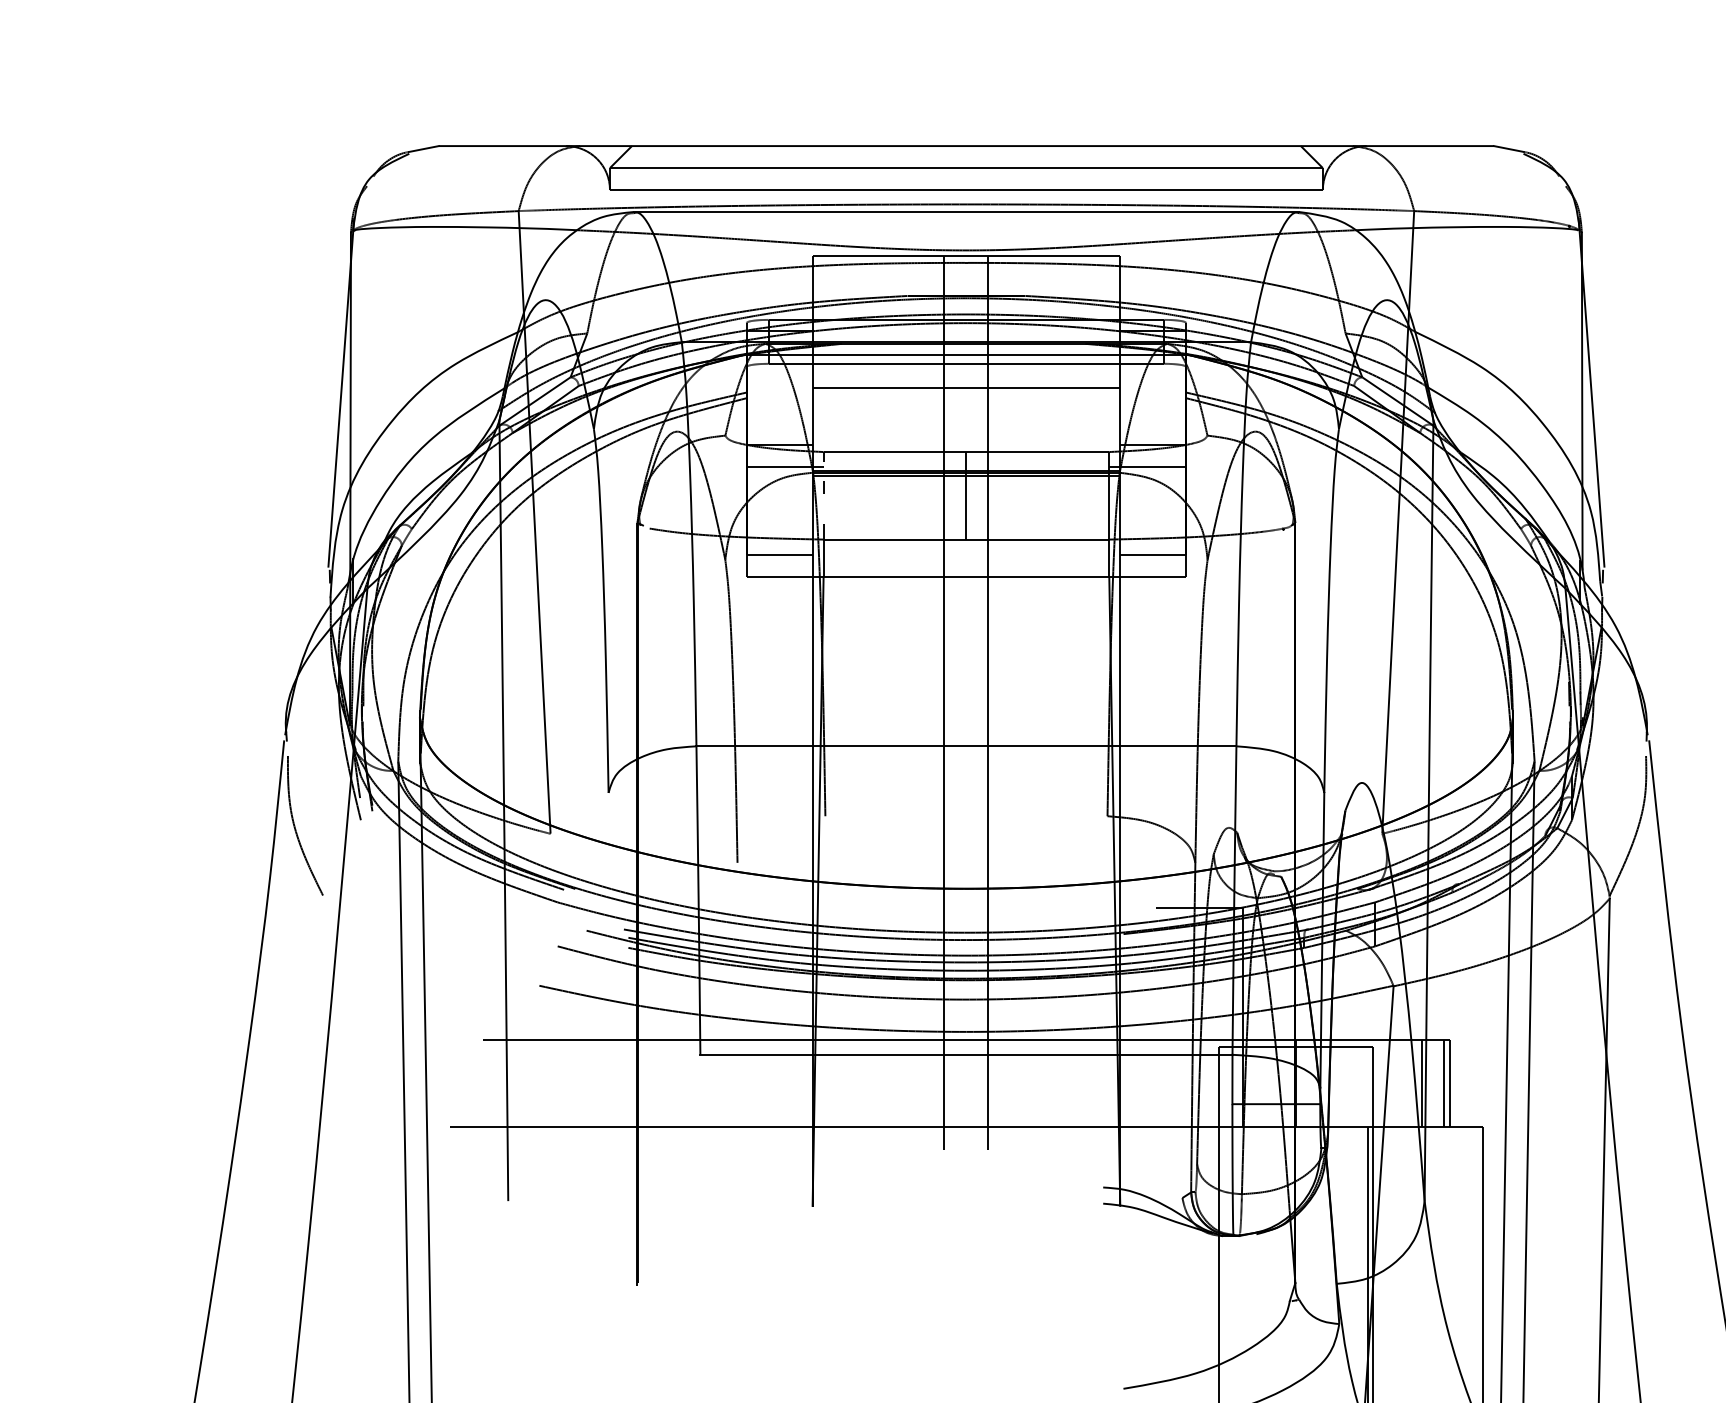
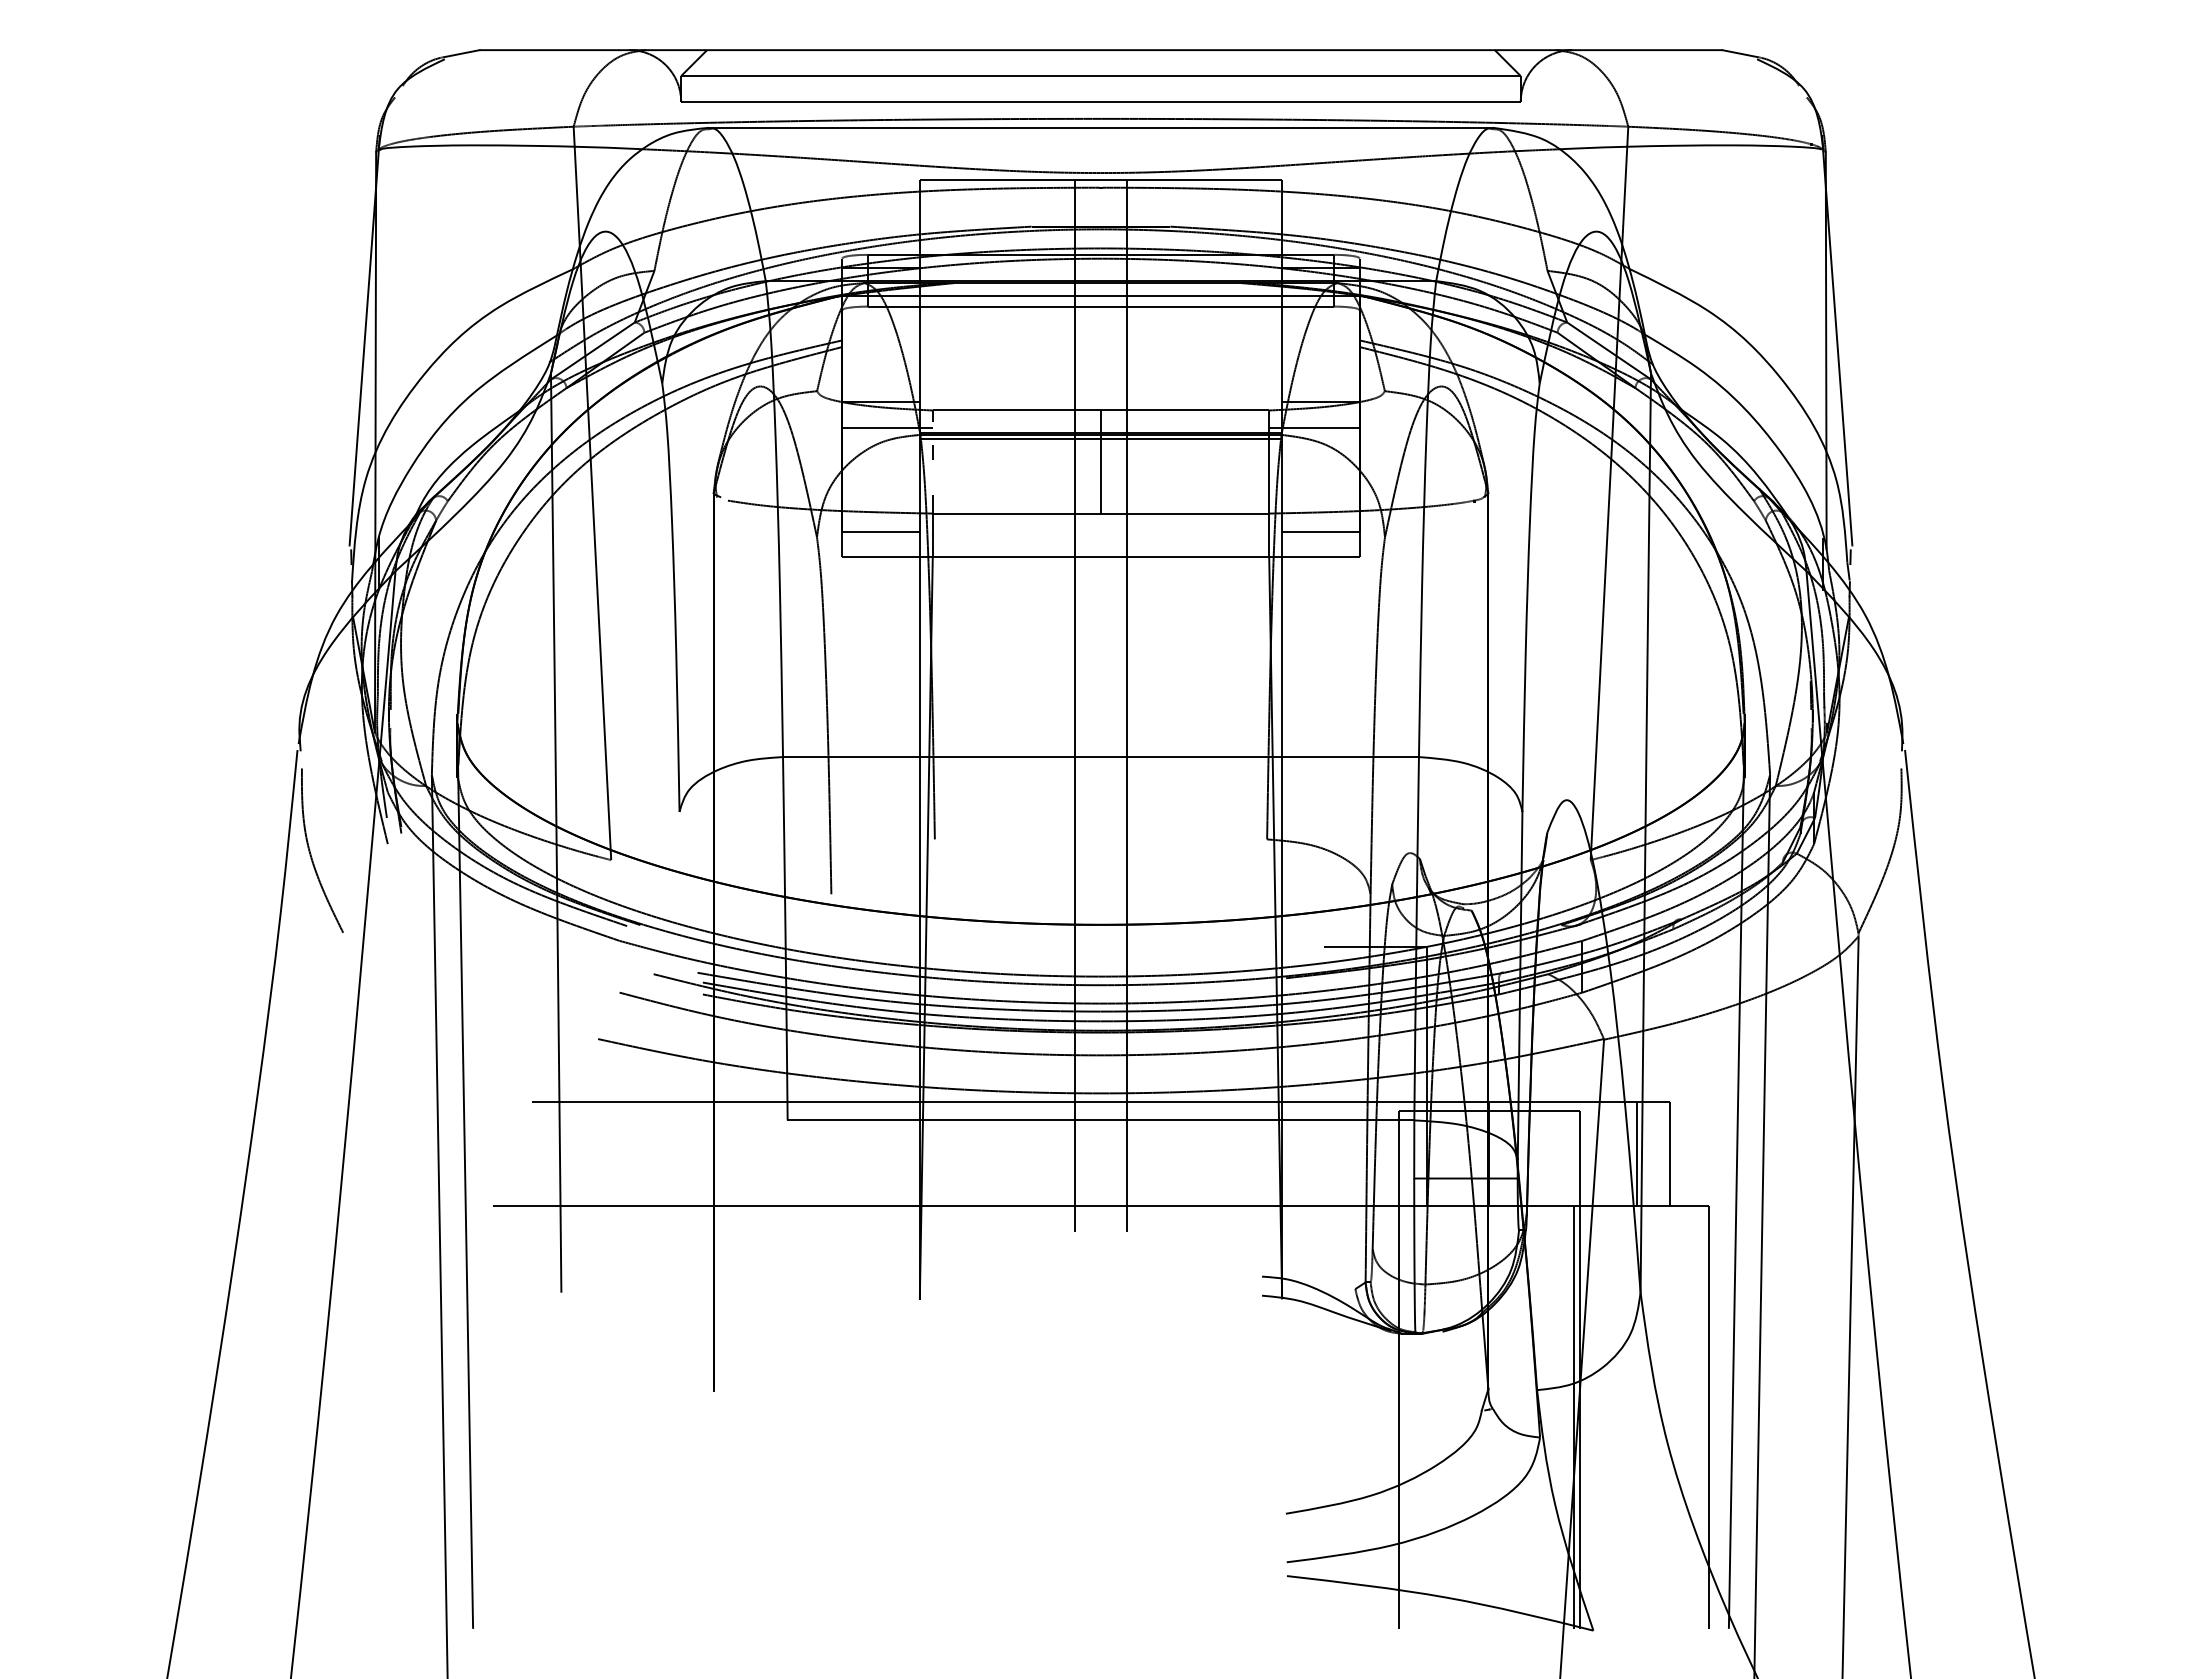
line: (966, 388) -> (1100, 335), removed
line: (1443, 1082) -> (1662, 1153), removed

